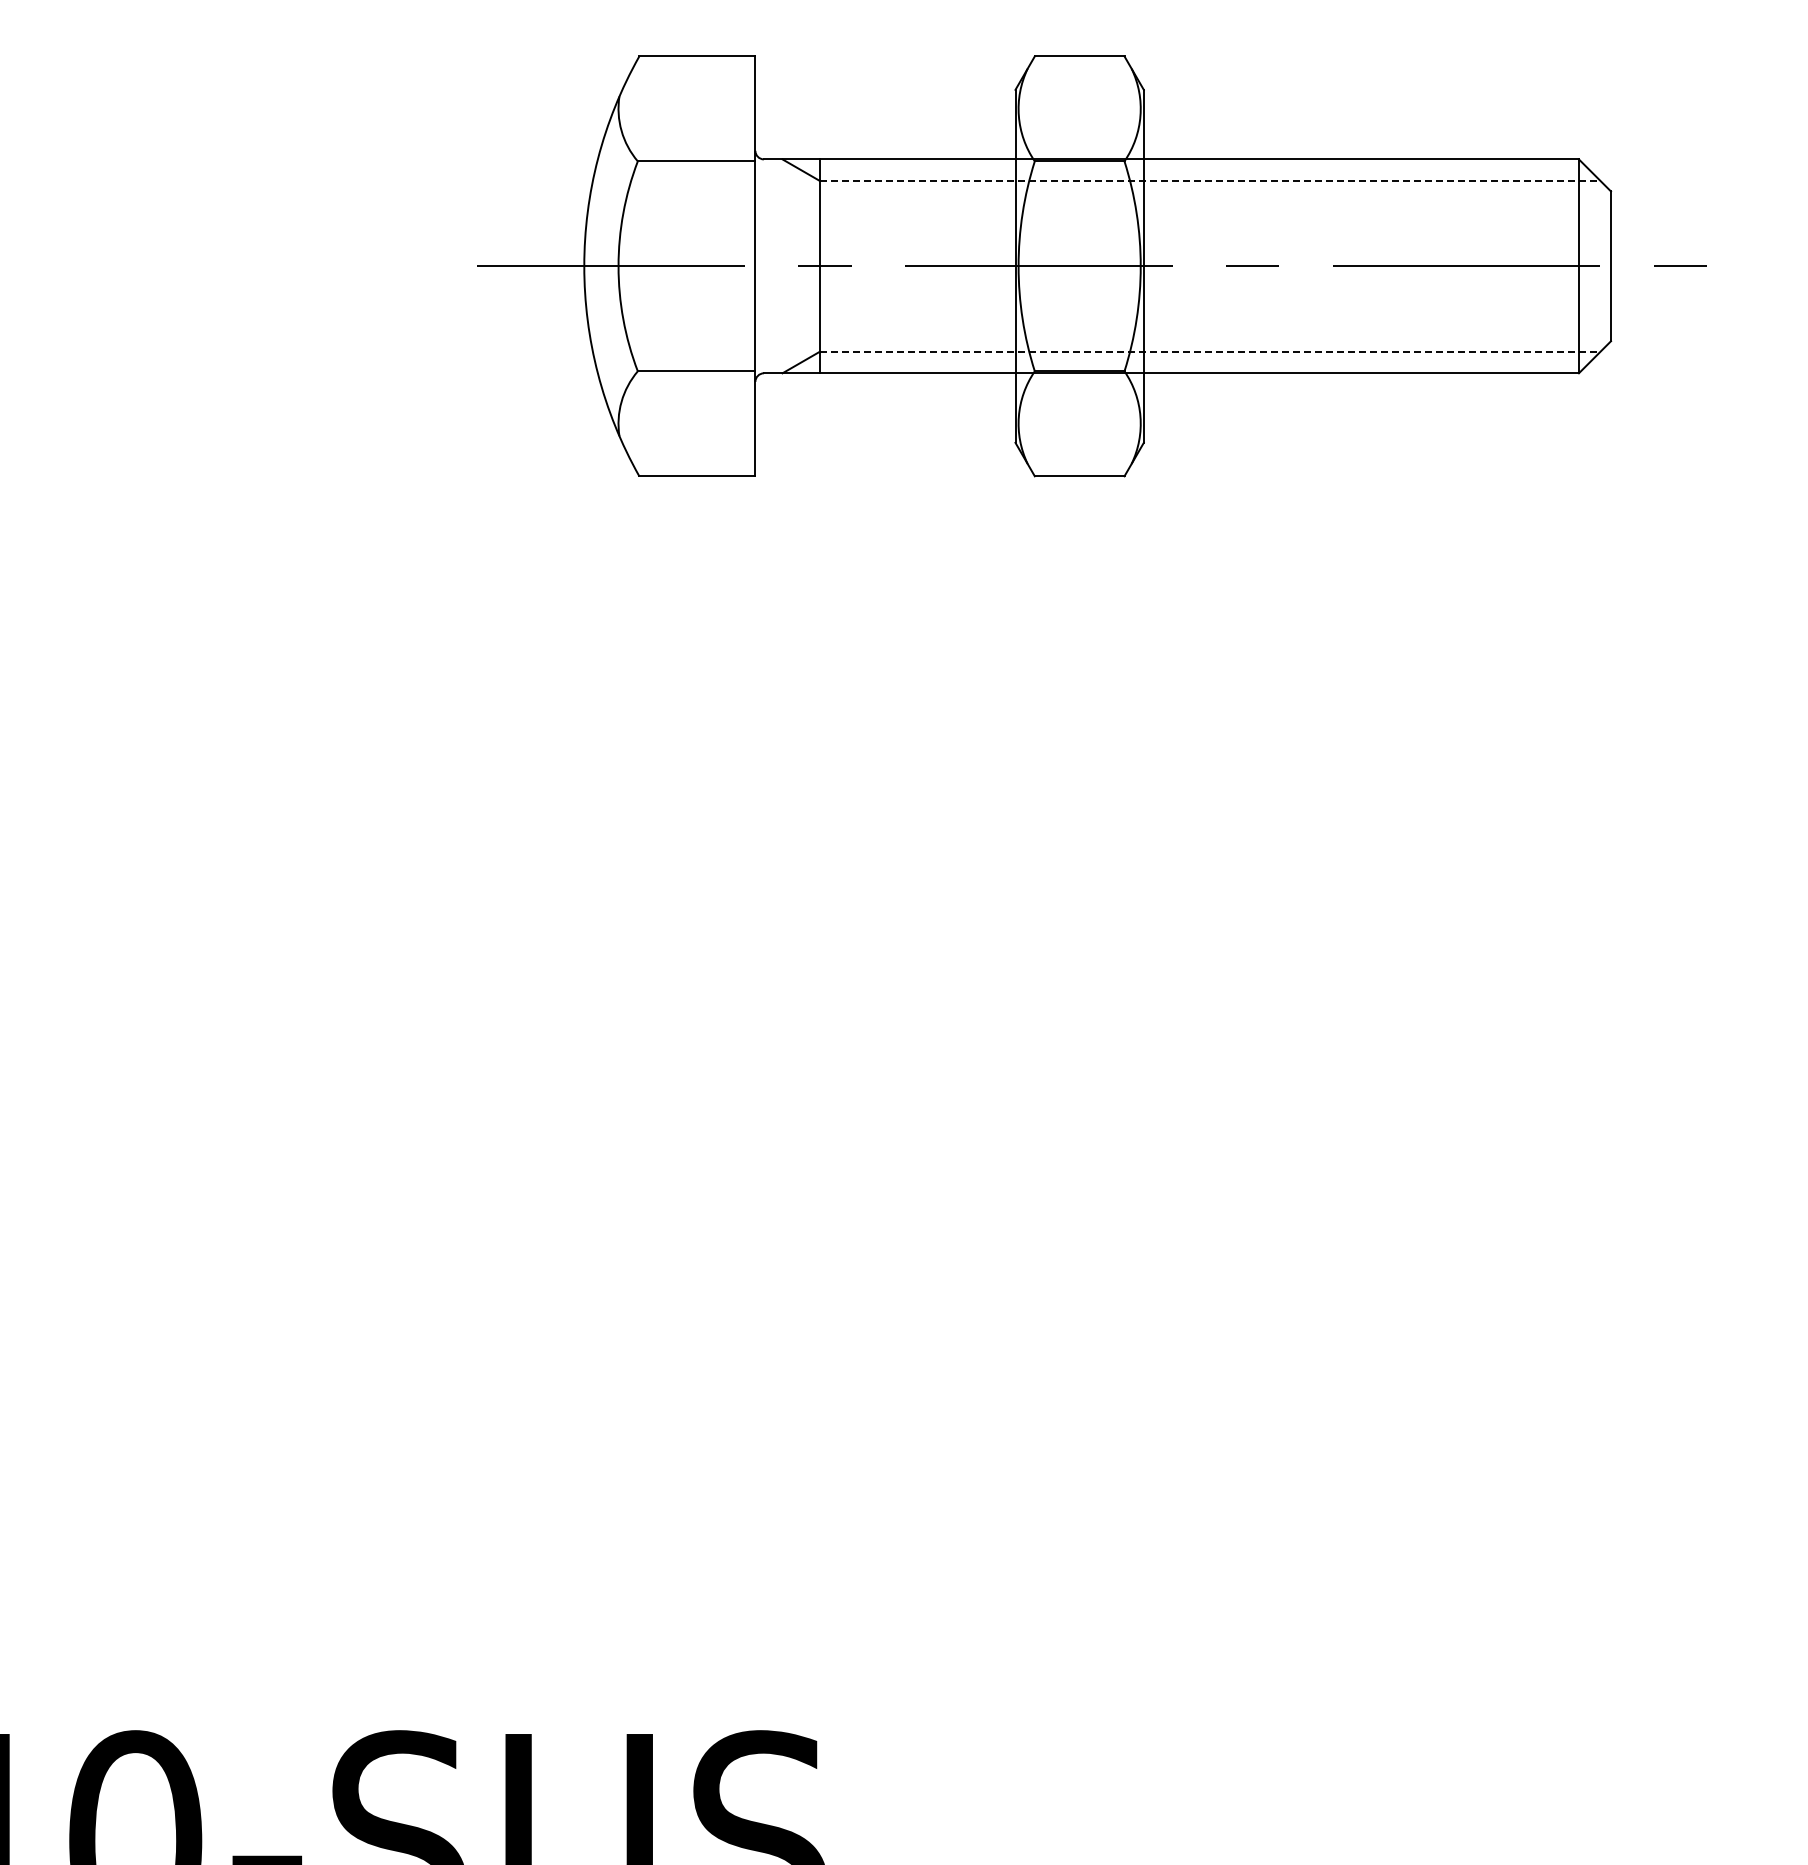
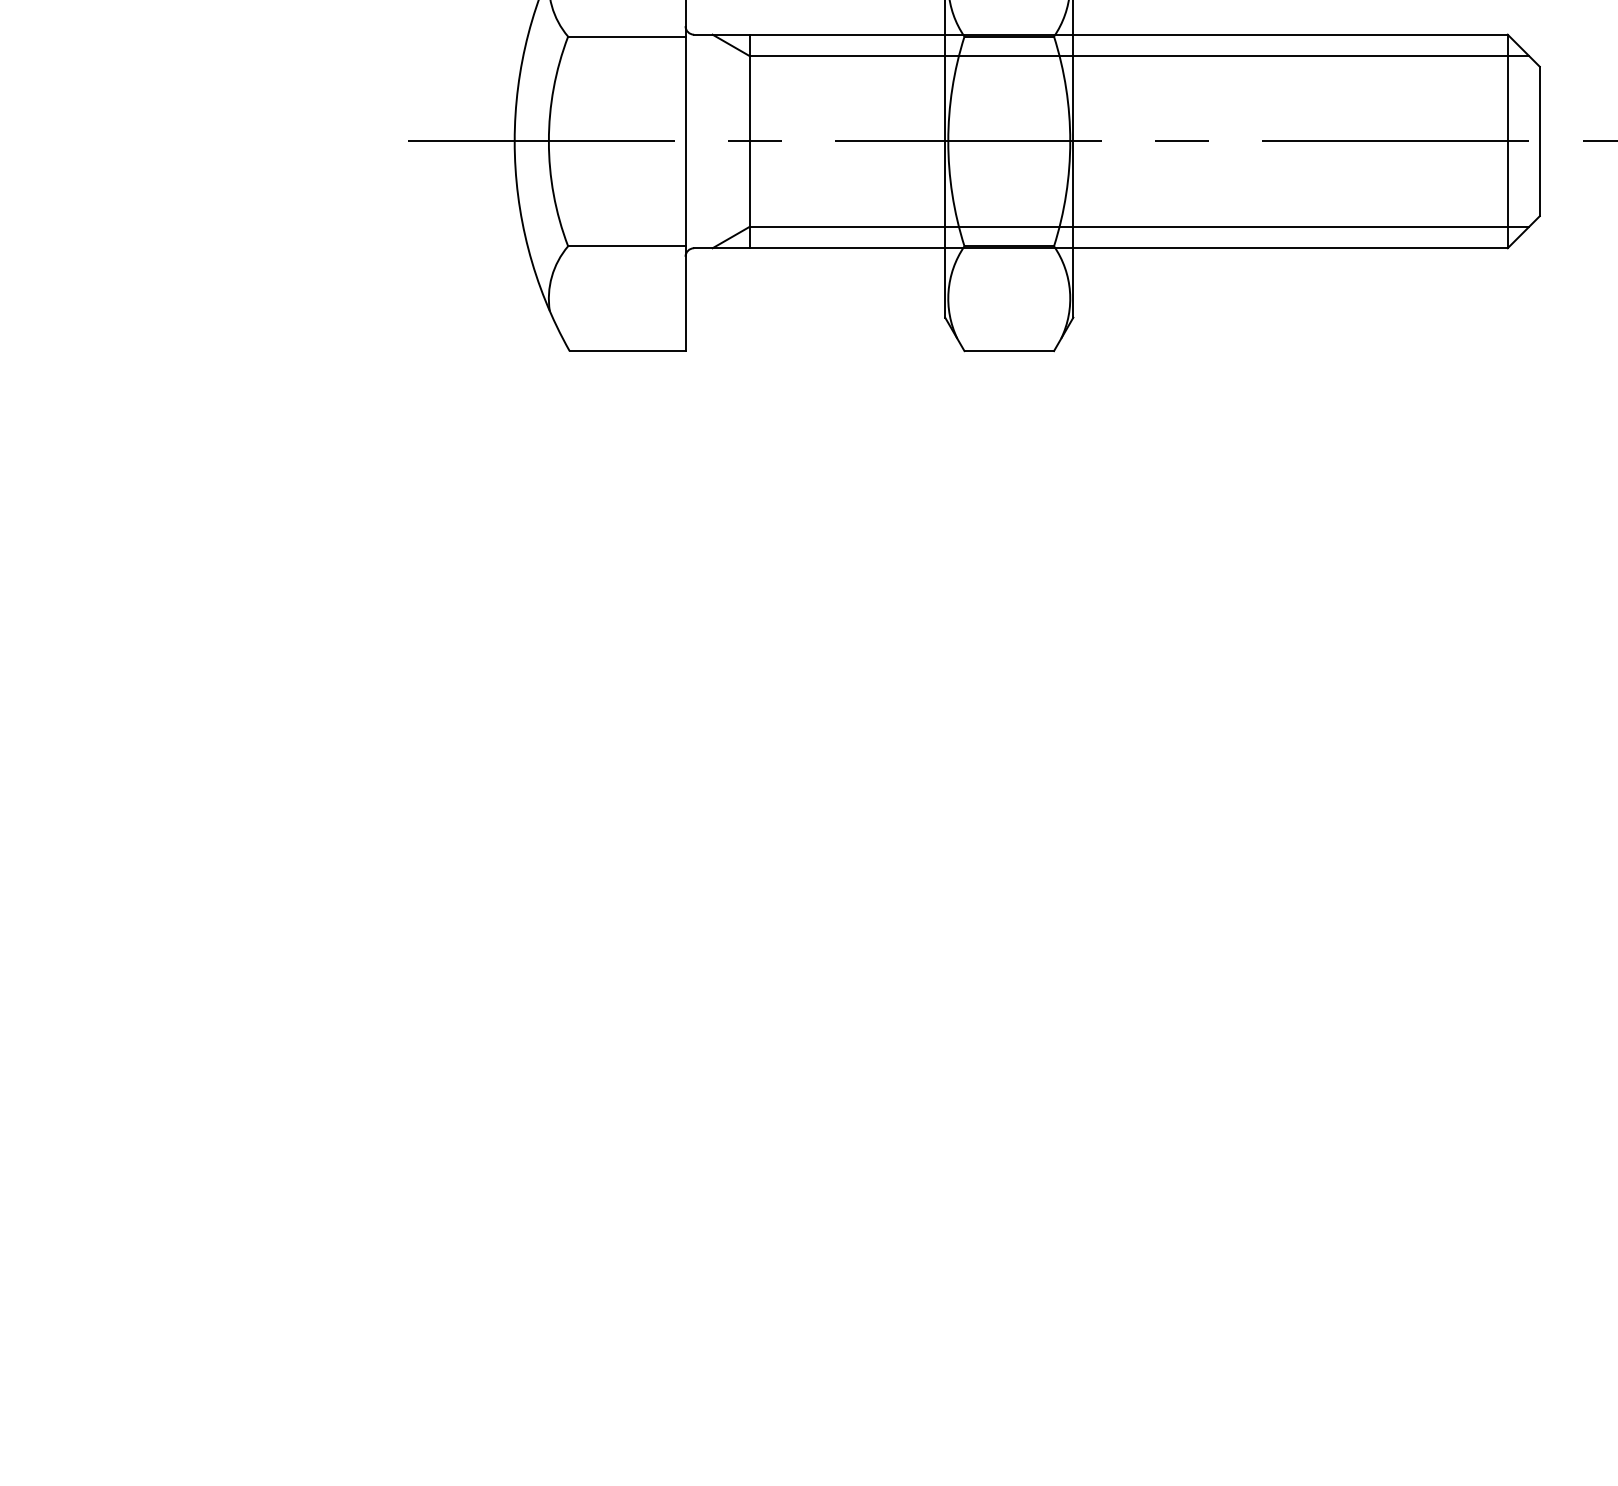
line: (1210, 180) -> (1139, 55), dashed -> solid
line: (1210, 351) -> (1139, 226), dashed -> solid

